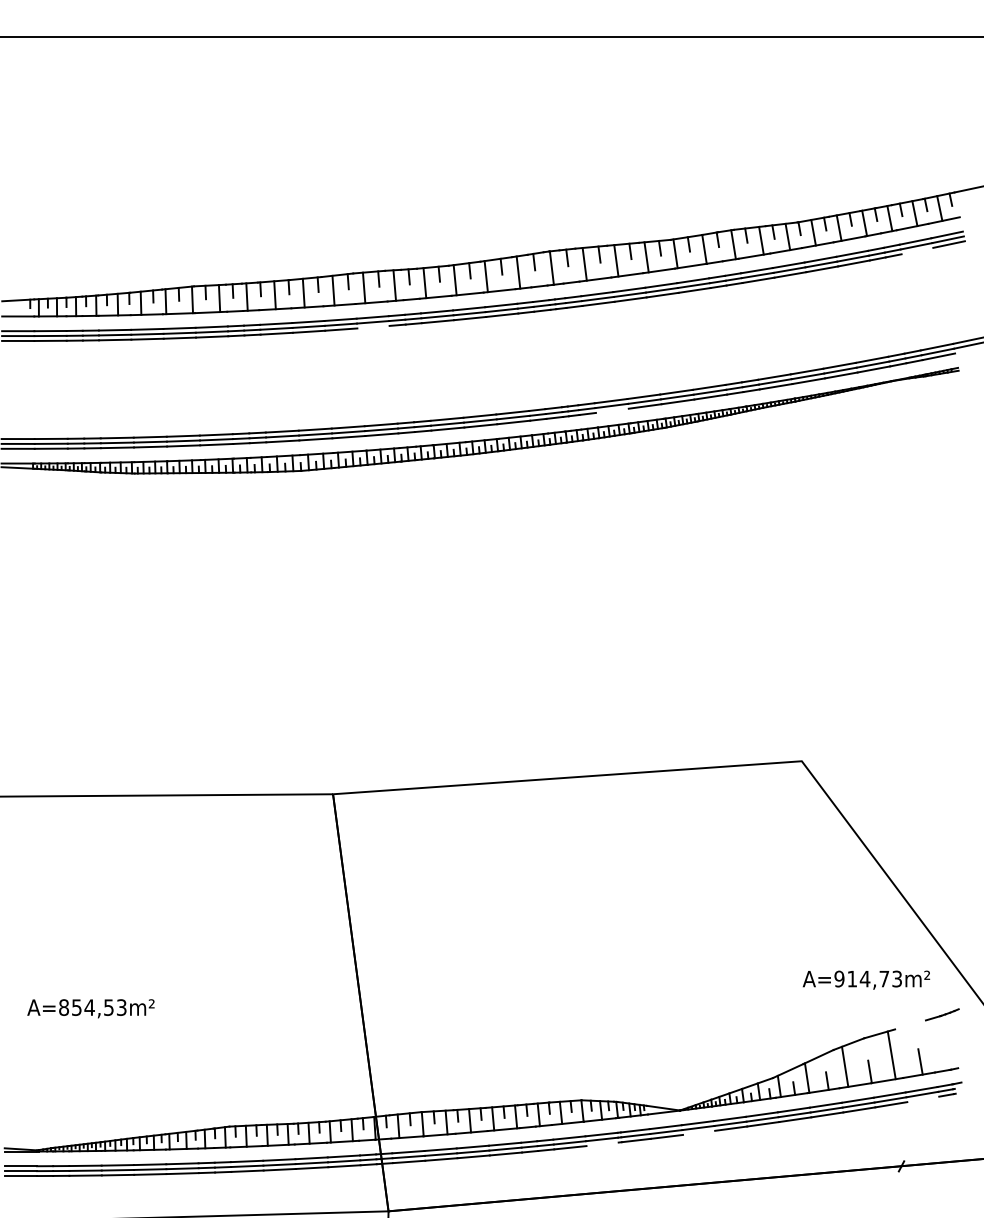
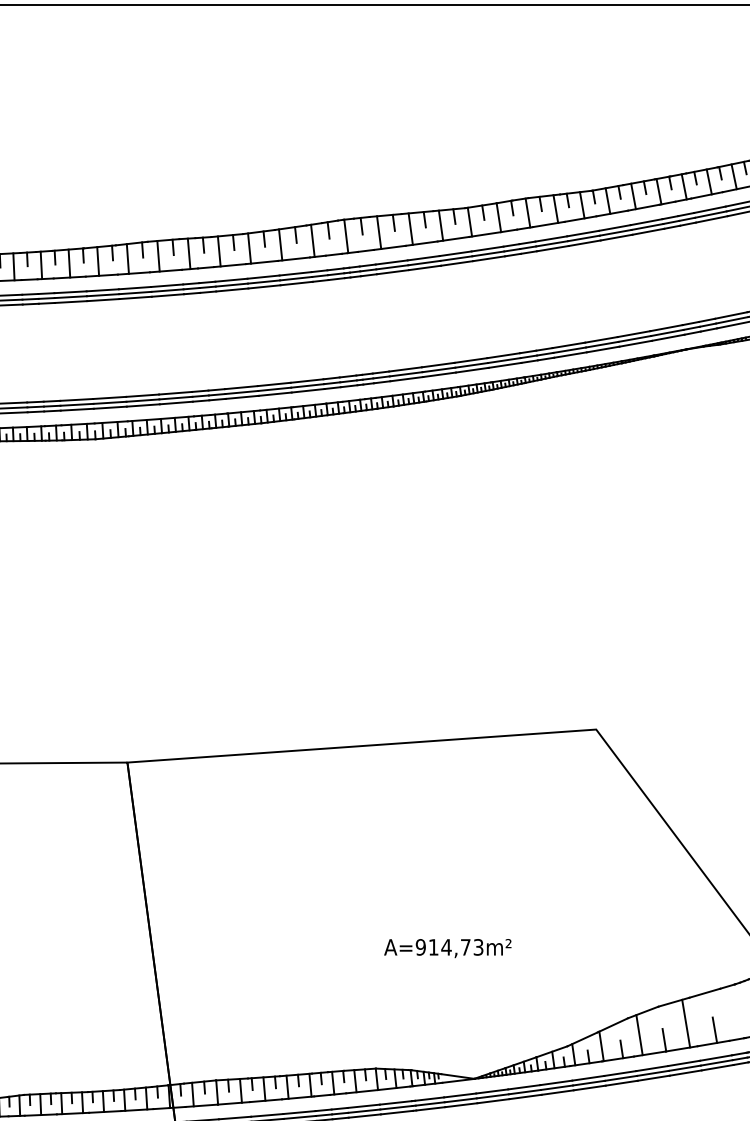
line: (917, 250) -> (711, 218), added
line: (373, 326) -> (167, 294), added
line: (611, 410) -> (405, 378), added
text: (866, 979) -> (447, 947), moved
line: (910, 1024) -> (704, 992), added
line: (923, 1099) -> (717, 1067), added
line: (699, 1132) -> (493, 1100), added
line: (602, 1144) -> (396, 1112), added

